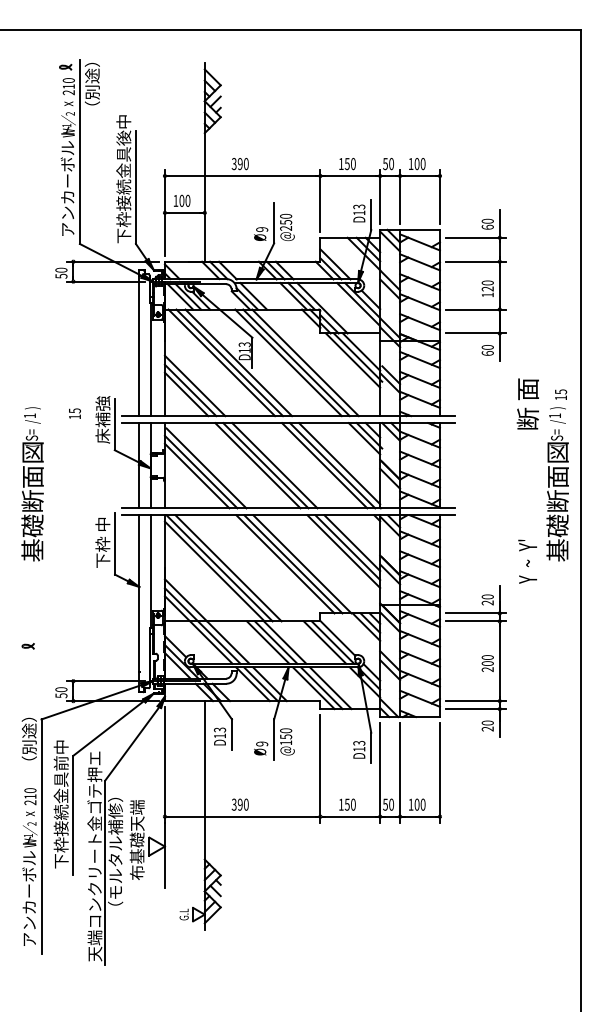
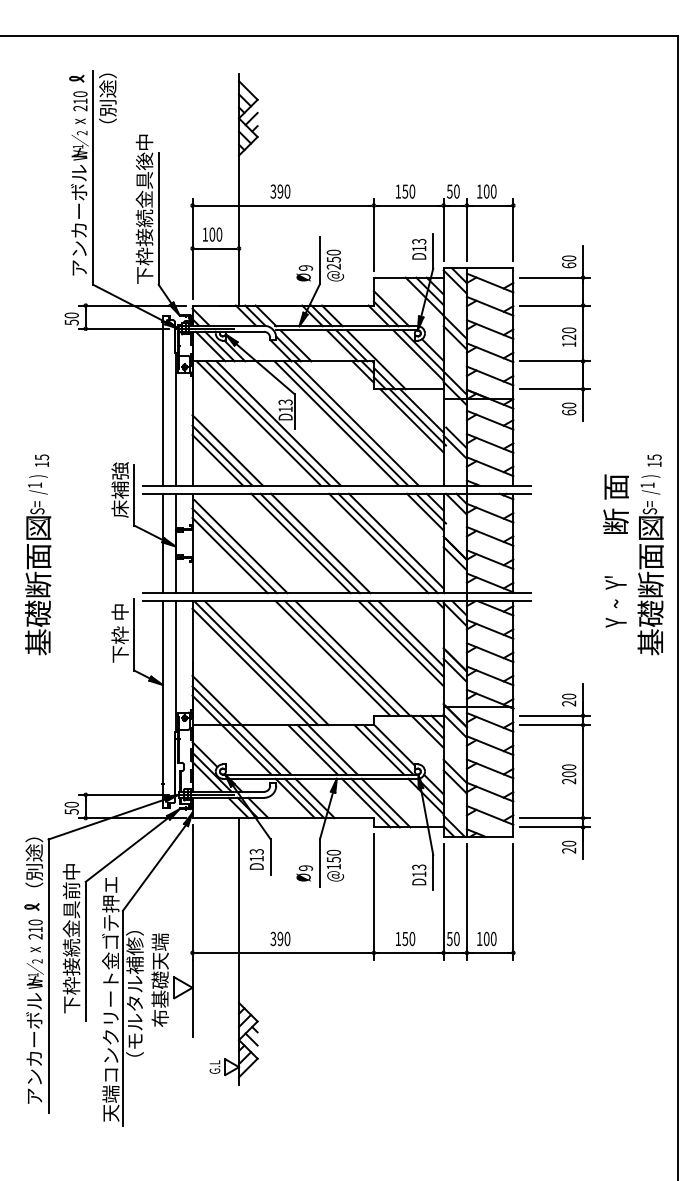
text: (527, 403) -> (615, 503), moved
text: (74, 413) -> (41, 460), moved
text: (527, 561) -> (615, 601), moved
part: (27, 646) -> (31, 907), moved

